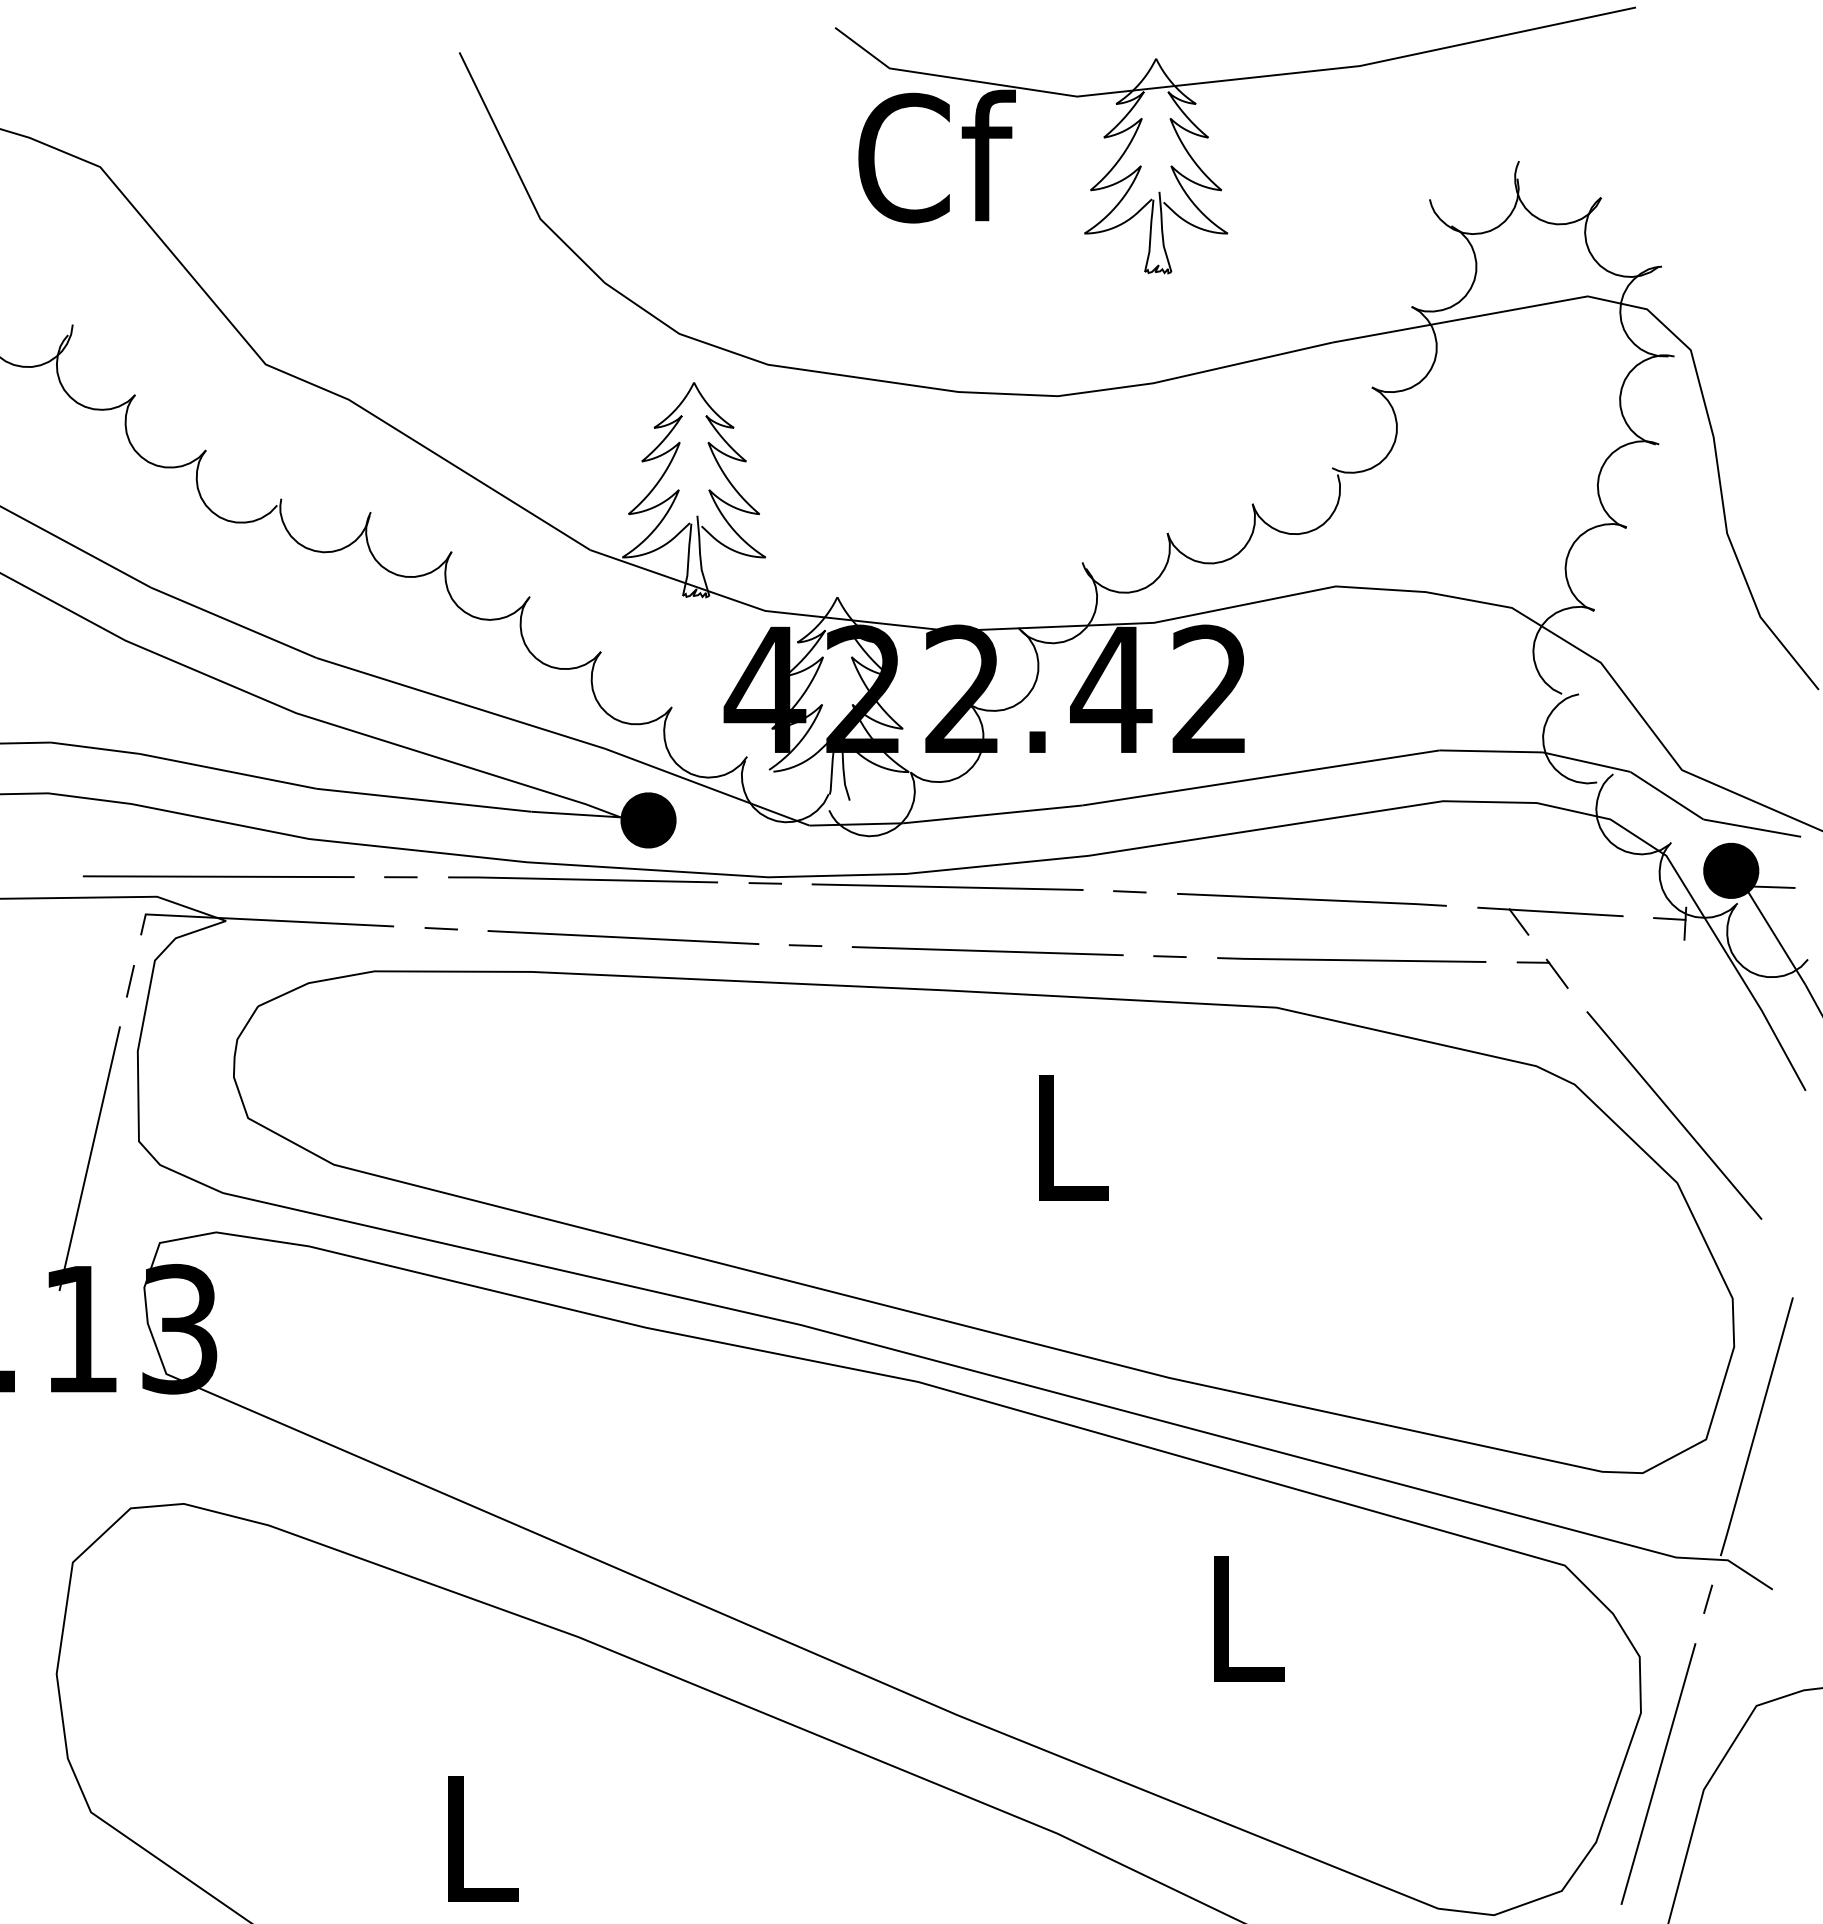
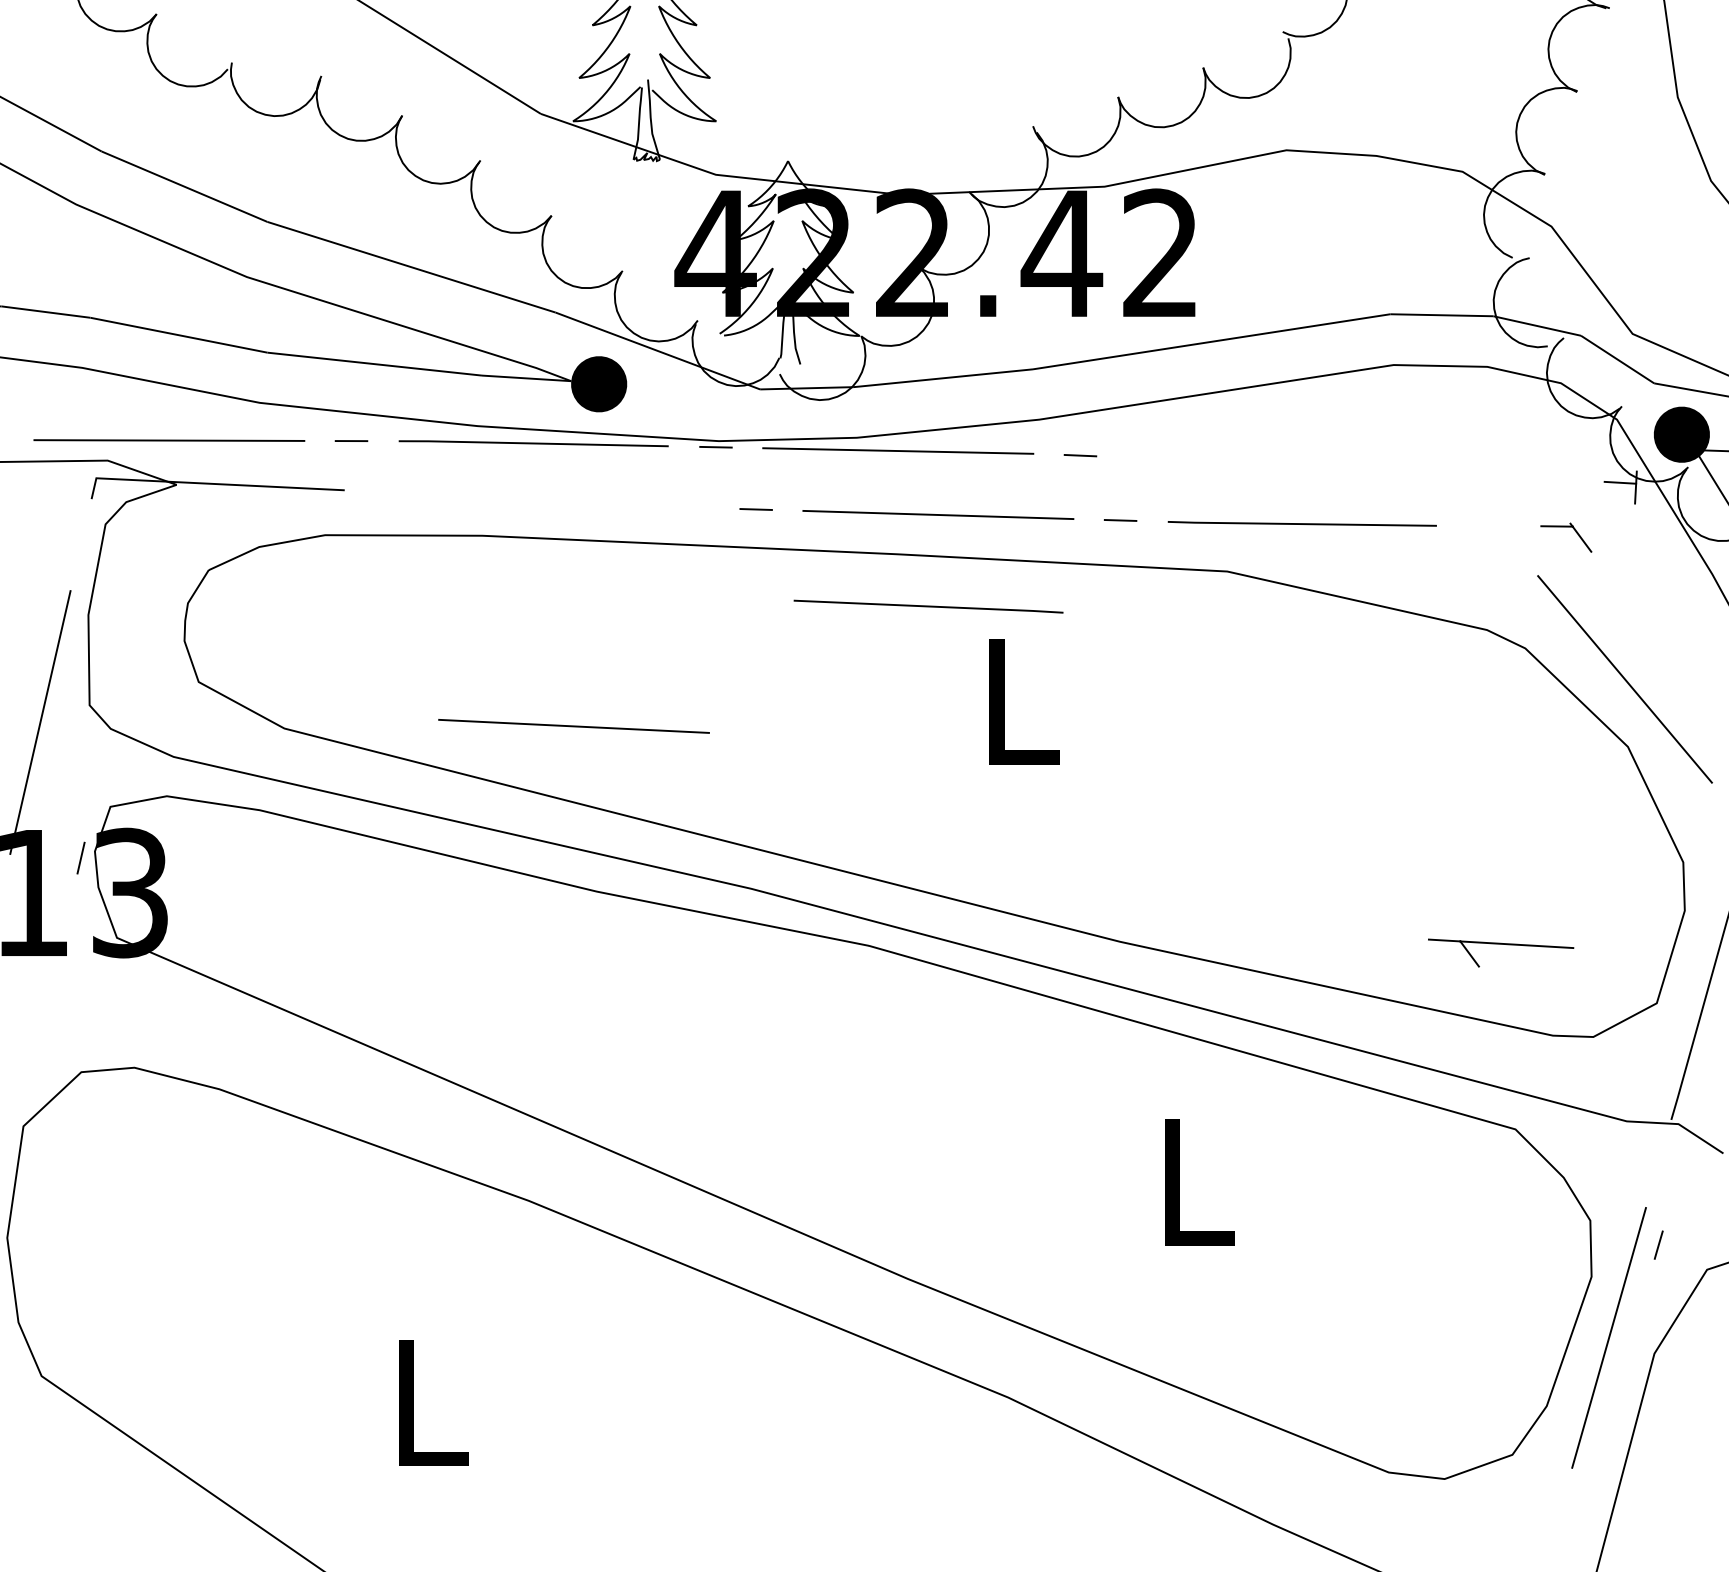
line: (1311, 899) -> (928, 606), moved
part: (1550, 912) -> (1501, 944), moved
line: (441, 928) -> (392, 492), removed
line: (623, 937) -> (574, 726), moved
part: (1542, 963) -> (1566, 527), moved
line: (130, 981) -> (81, 858), moved
line: (1708, 1598) -> (1659, 1244), moved

